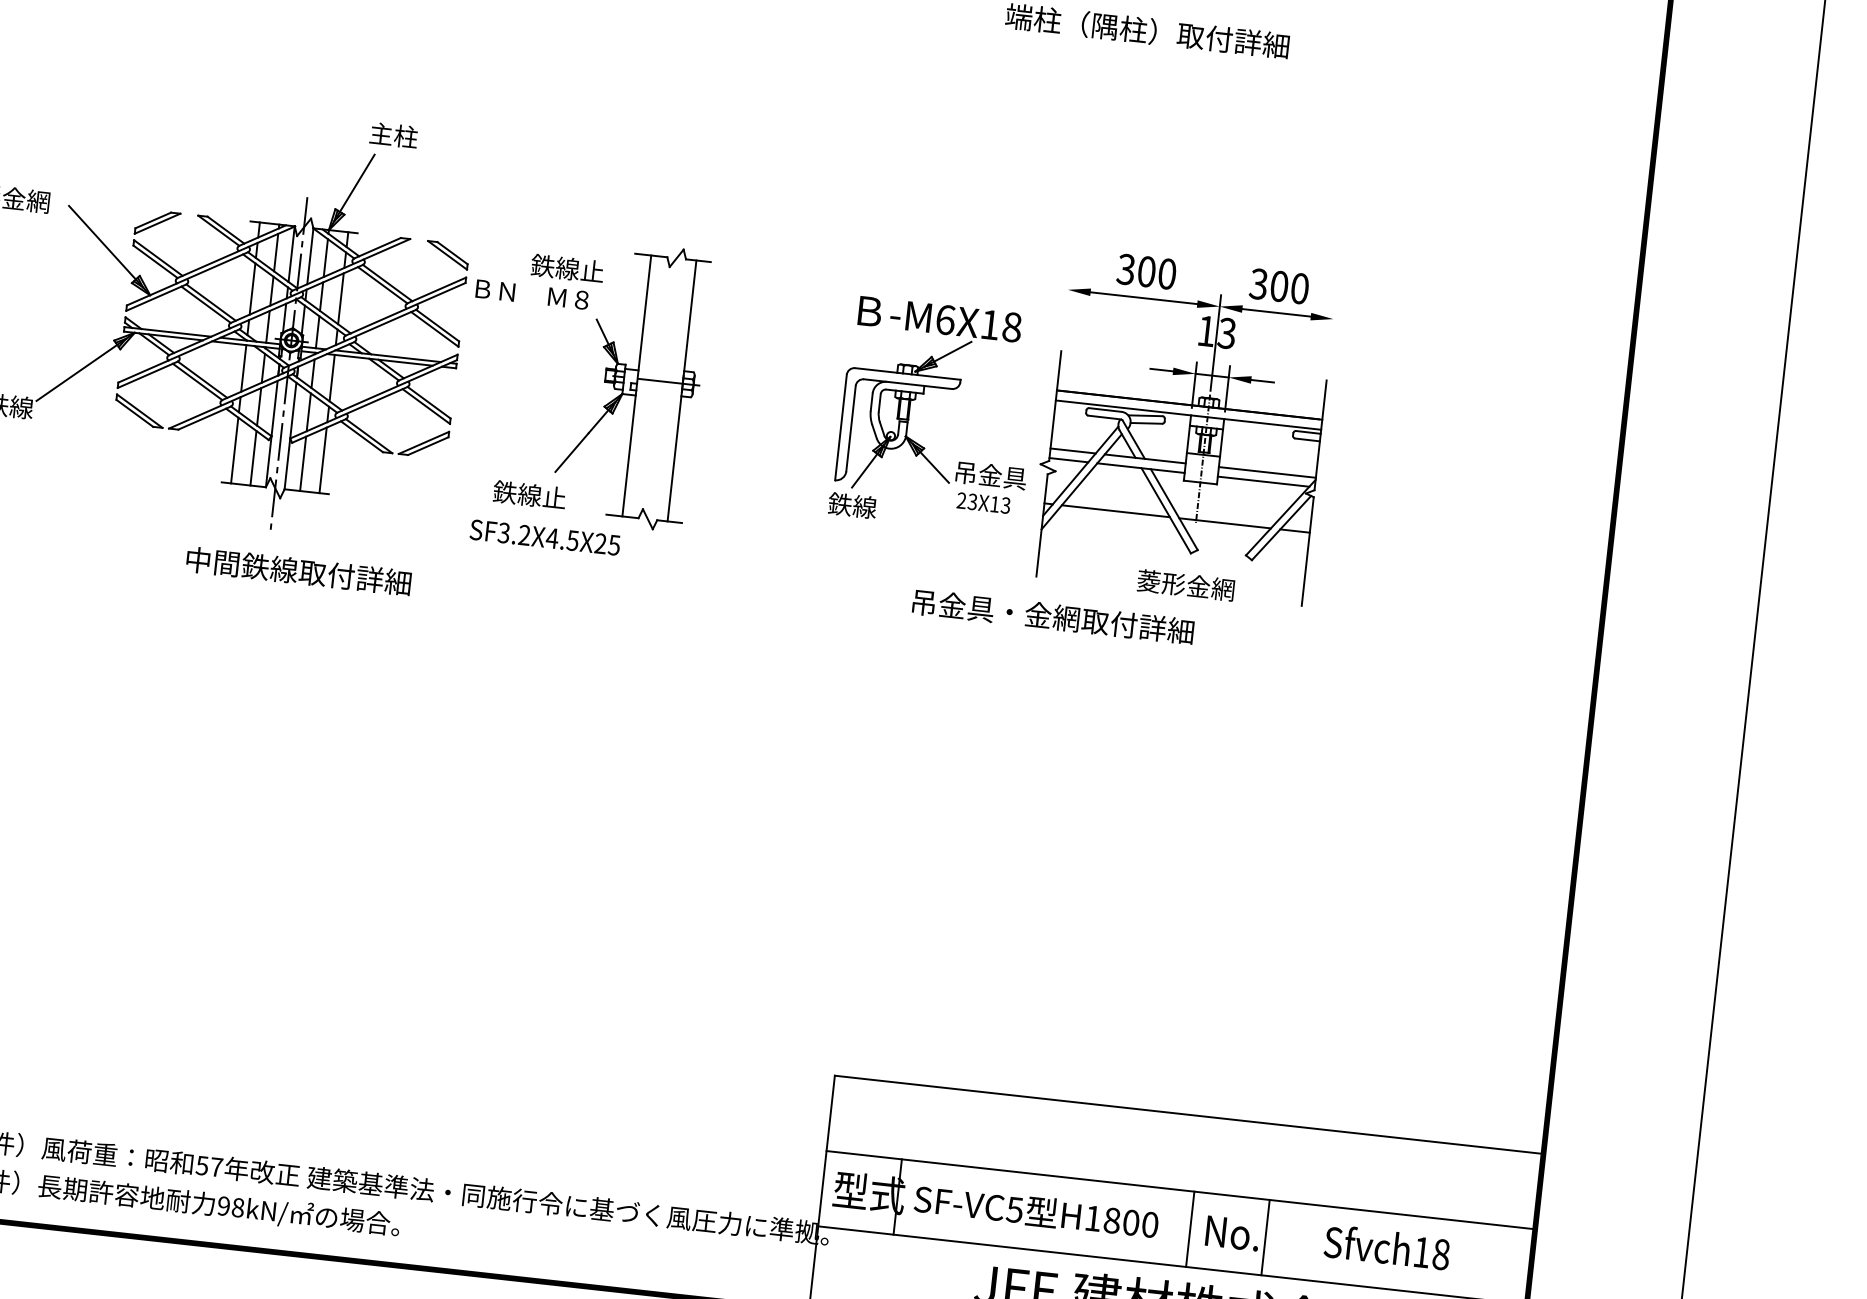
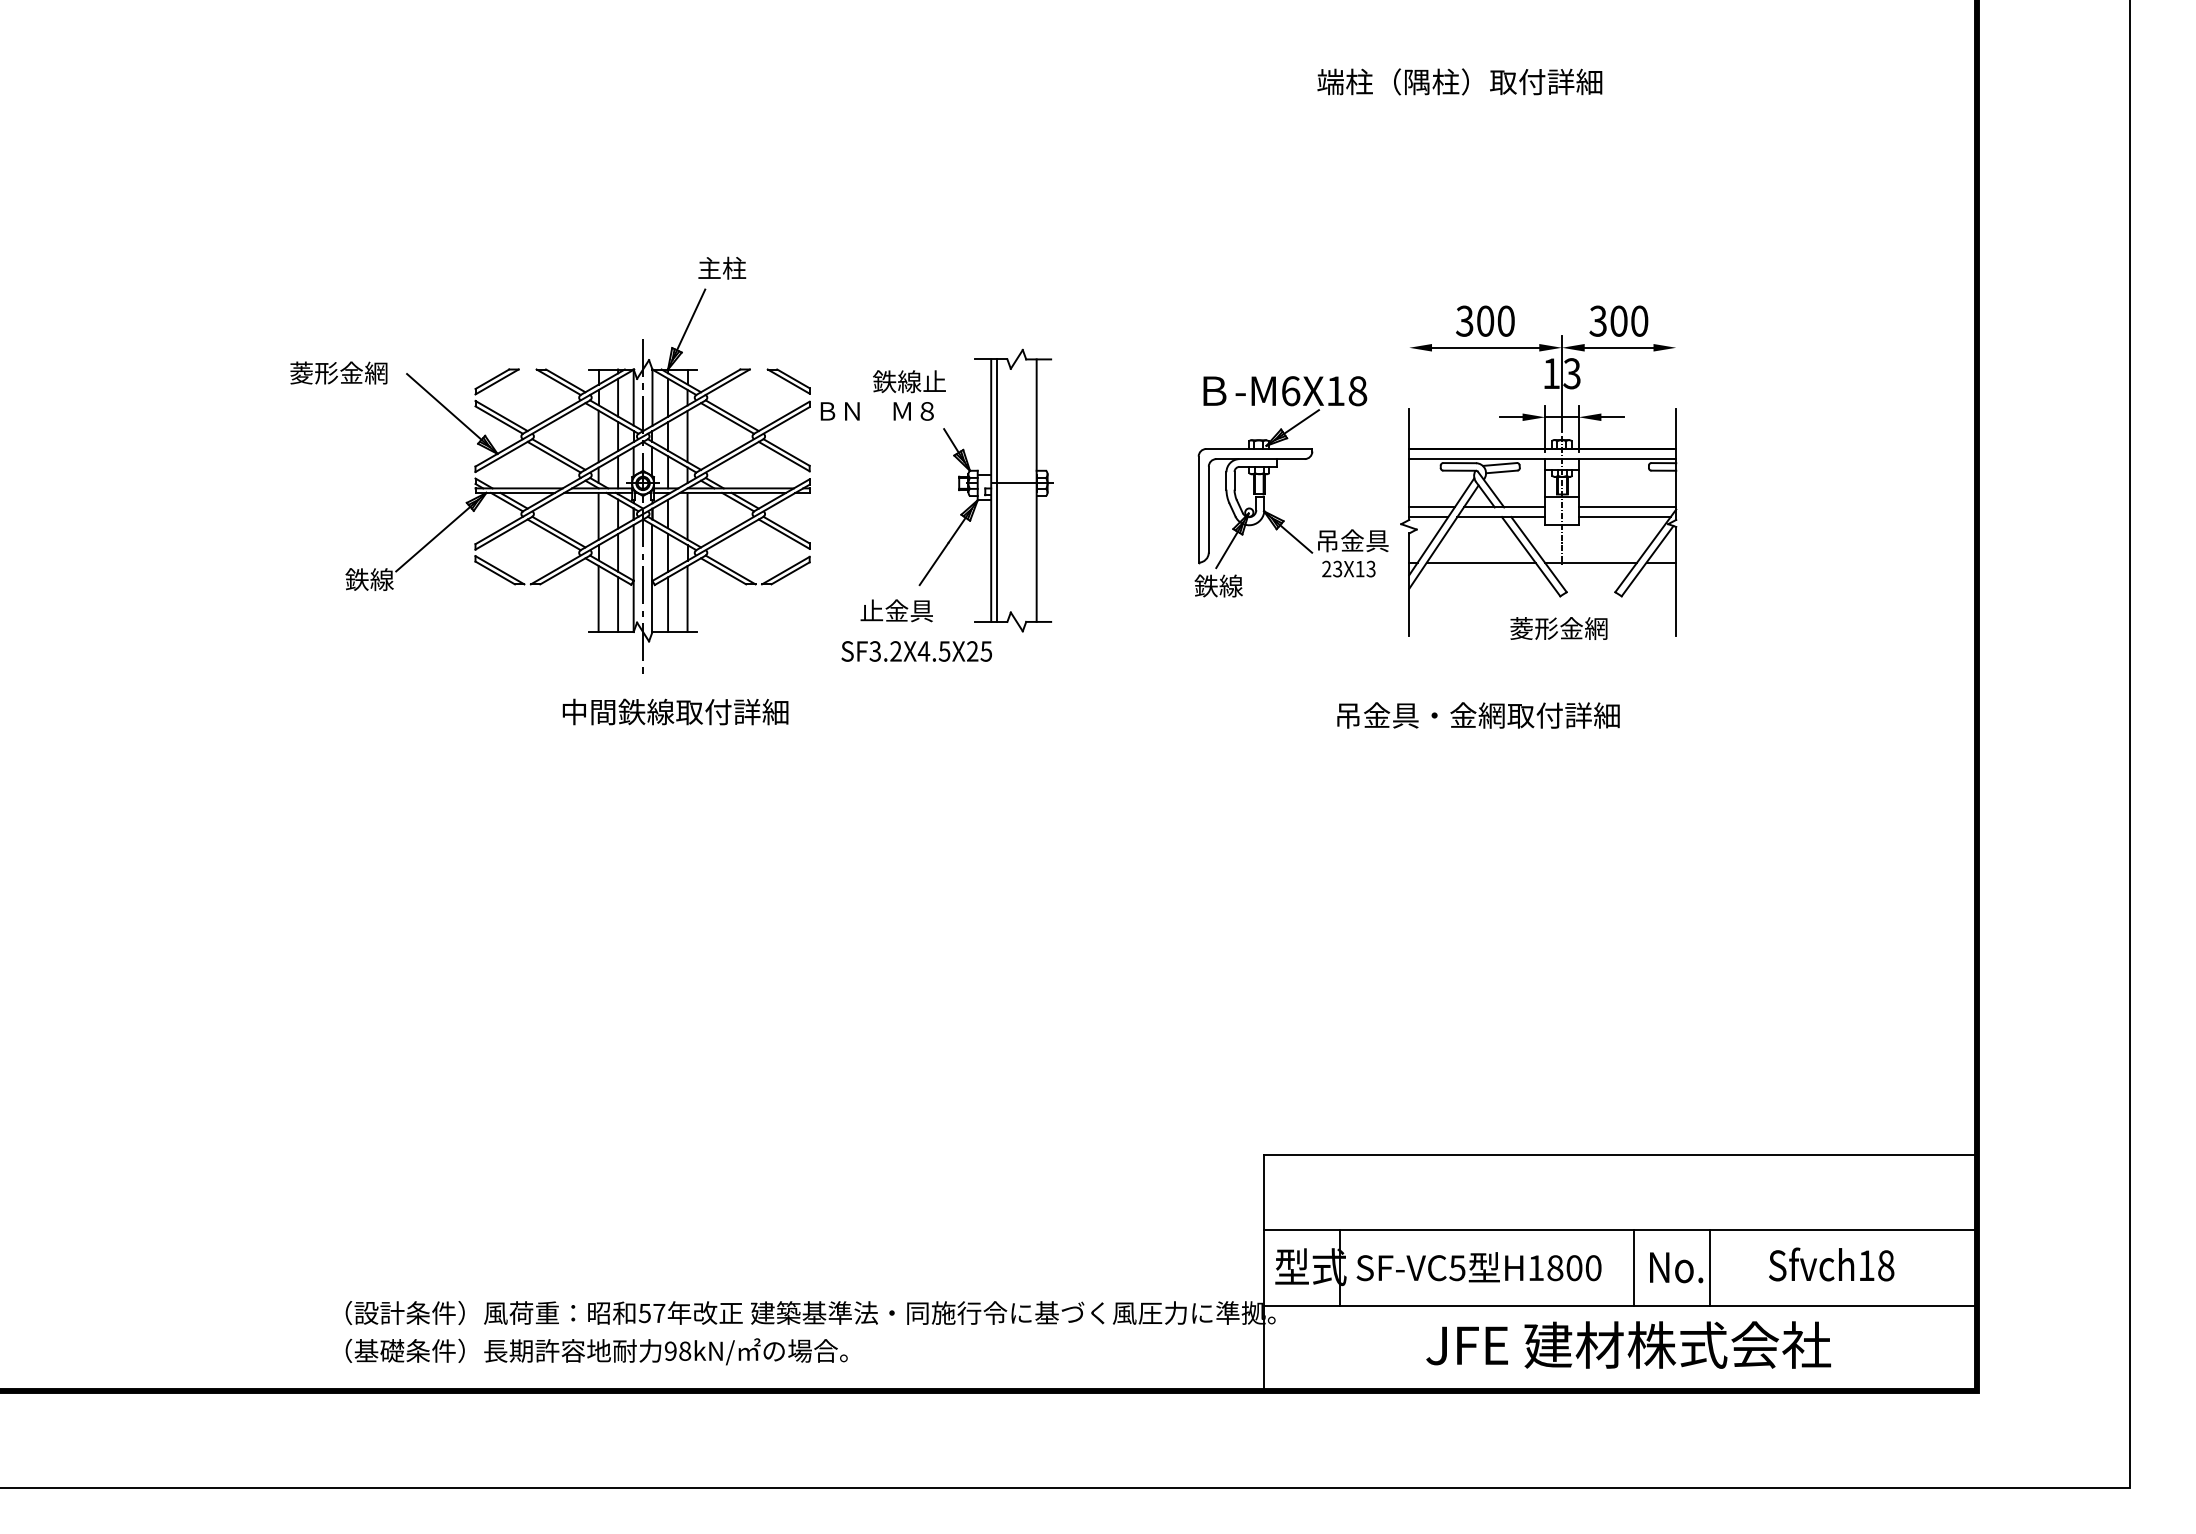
line: (643, 386) -> (997, 490), added
text: (529, 494) -> (896, 610), 鉄線止 -> 止金具
text: (1053, 616) -> (1478, 715), moved

